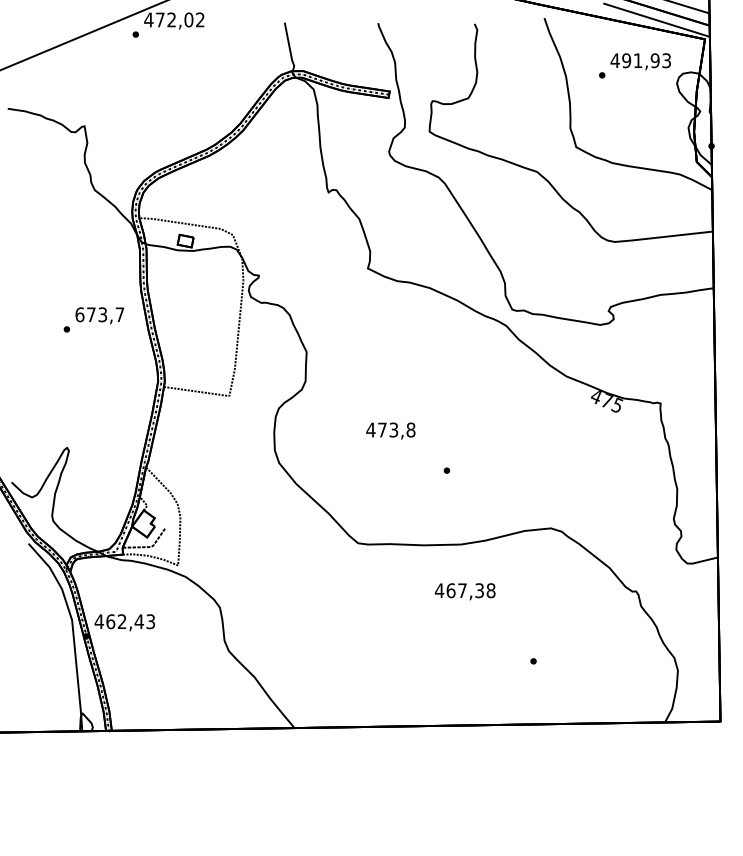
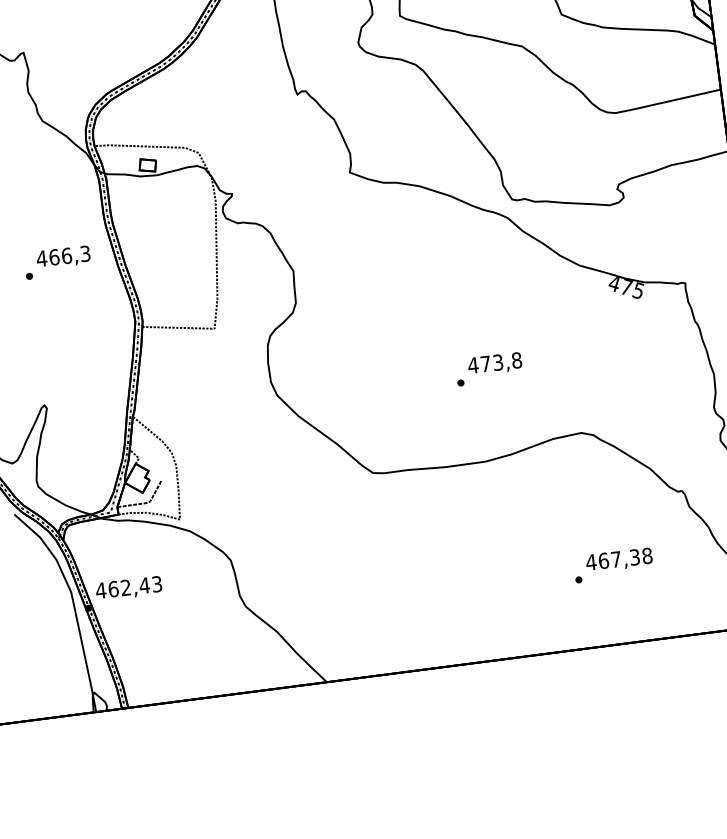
text: (99, 314) -> (63, 256), 673,7 -> 466,3
text: (390, 430) -> (494, 363), moved
text: (464, 591) -> (618, 560), moved

